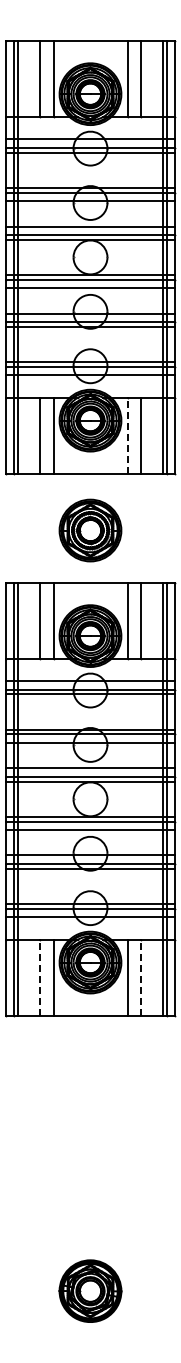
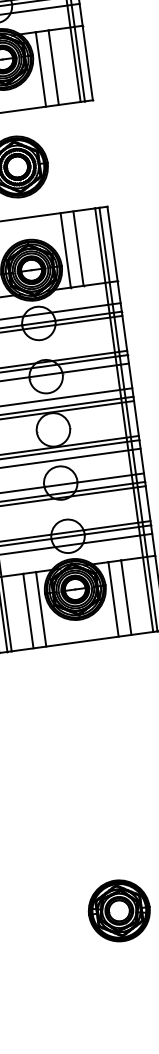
line: (127, 435) -> (40, 69), dashed -> solid
line: (40, 977) -> (28, 610), dashed -> solid
line: (140, 977) -> (126, 597), dashed -> solid

